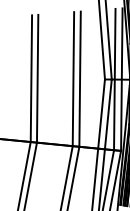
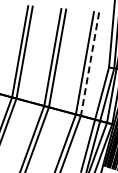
line: (80, 79) -> (90, 64), solid -> dashed

